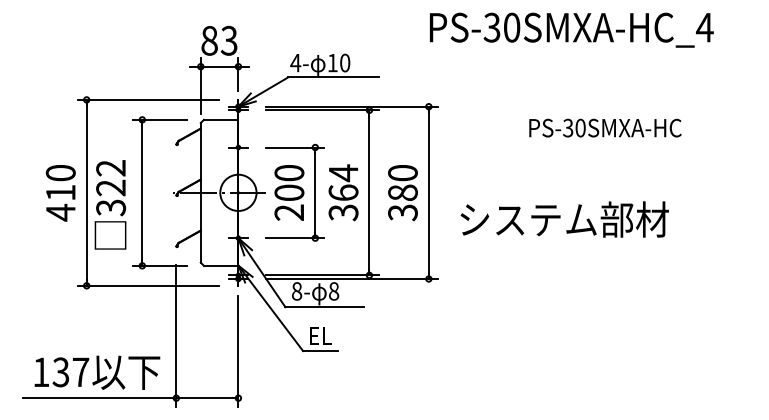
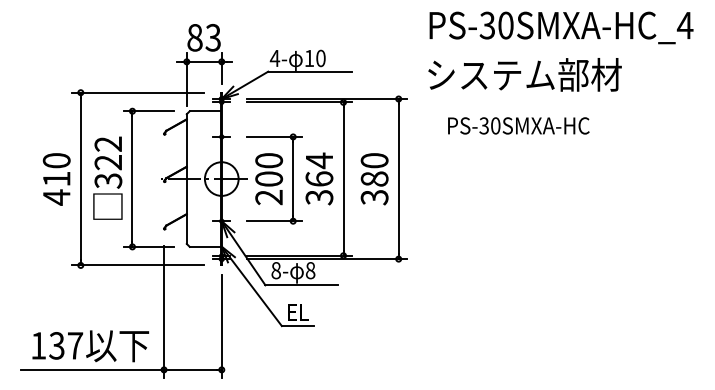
text: (571, 29) -> (561, 27), moved
text: (605, 127) -> (518, 125), moved
text: (110, 204) -> (107, 177), moved
text: (564, 219) -> (524, 74), moved

